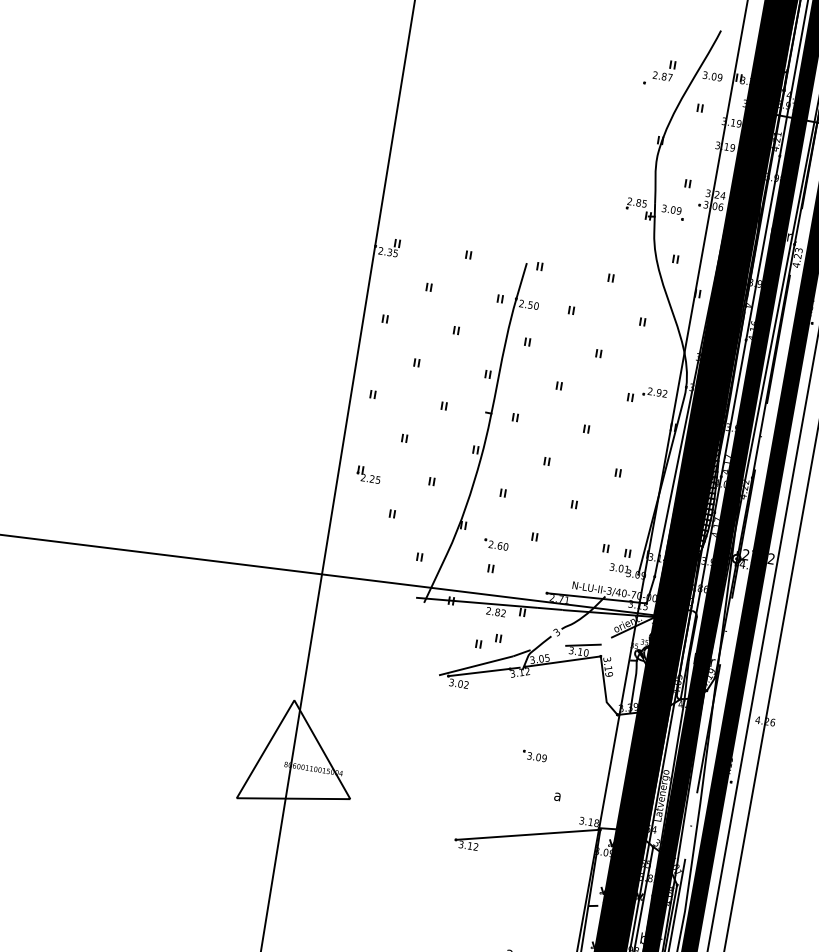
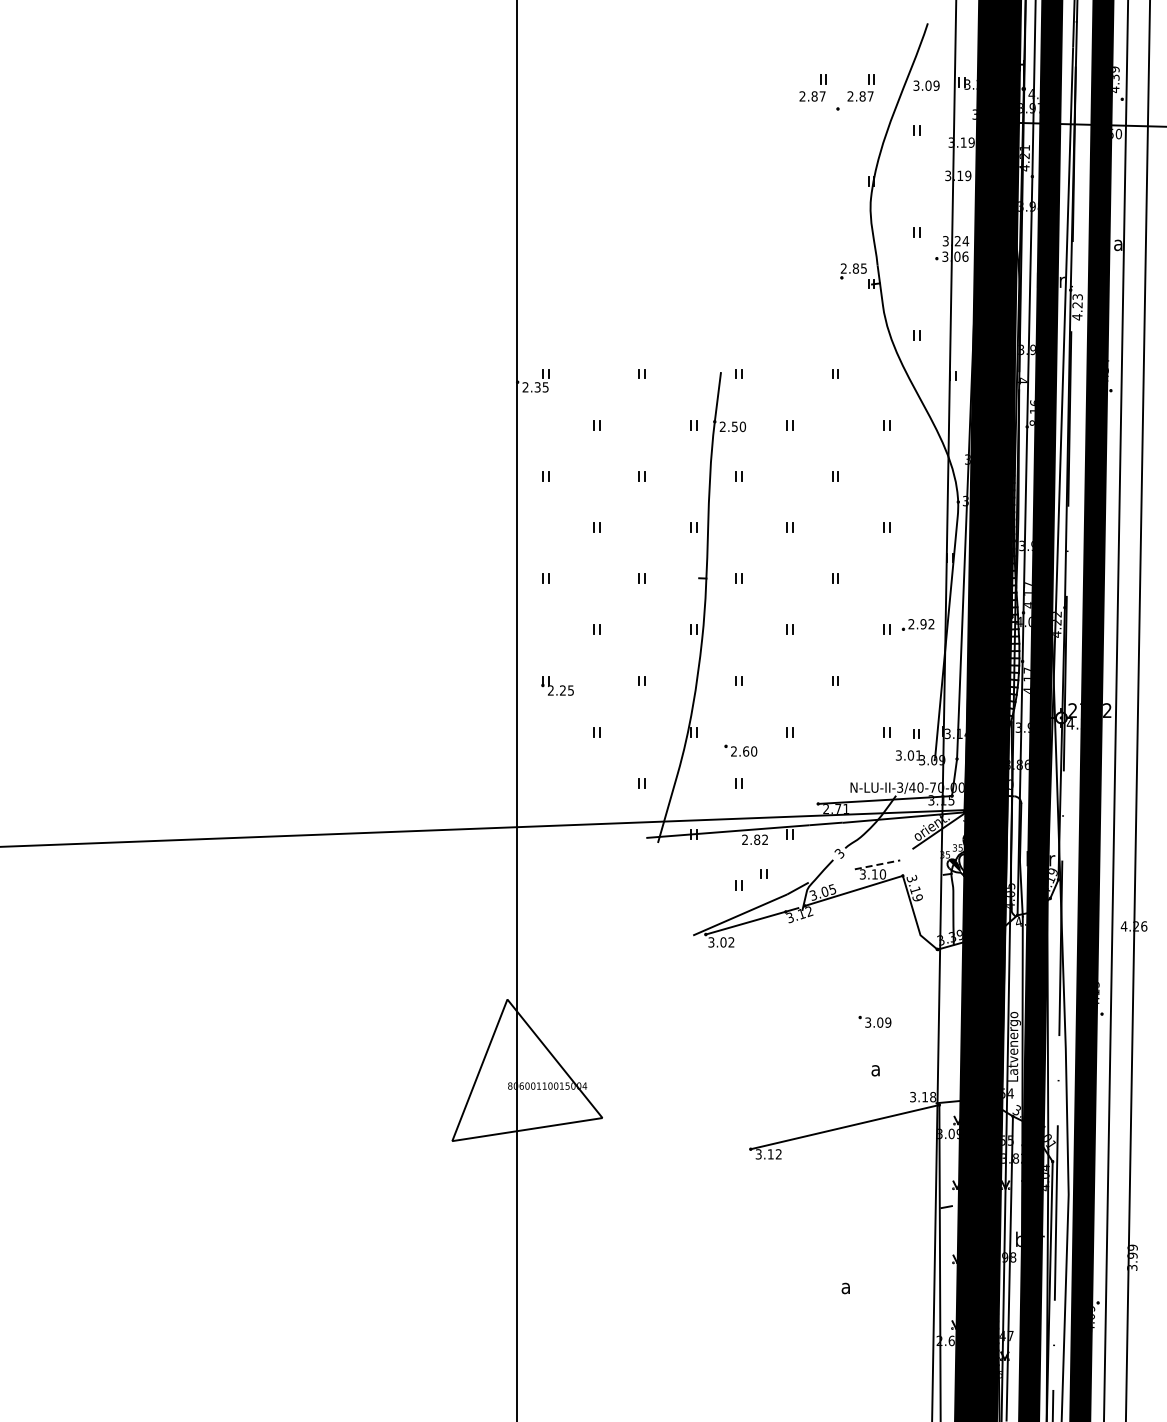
part: (628, 64) -> (812, 87), added
part: (673, 212) -> (903, 273), removed
text: (749, 337) -> (1031, 422), 4.16 -> 8.16
part: (654, 392) -> (917, 624), moved
line: (584, 645) -> (878, 864), solid -> dashed
part: (534, 755) -> (874, 1021), moved

